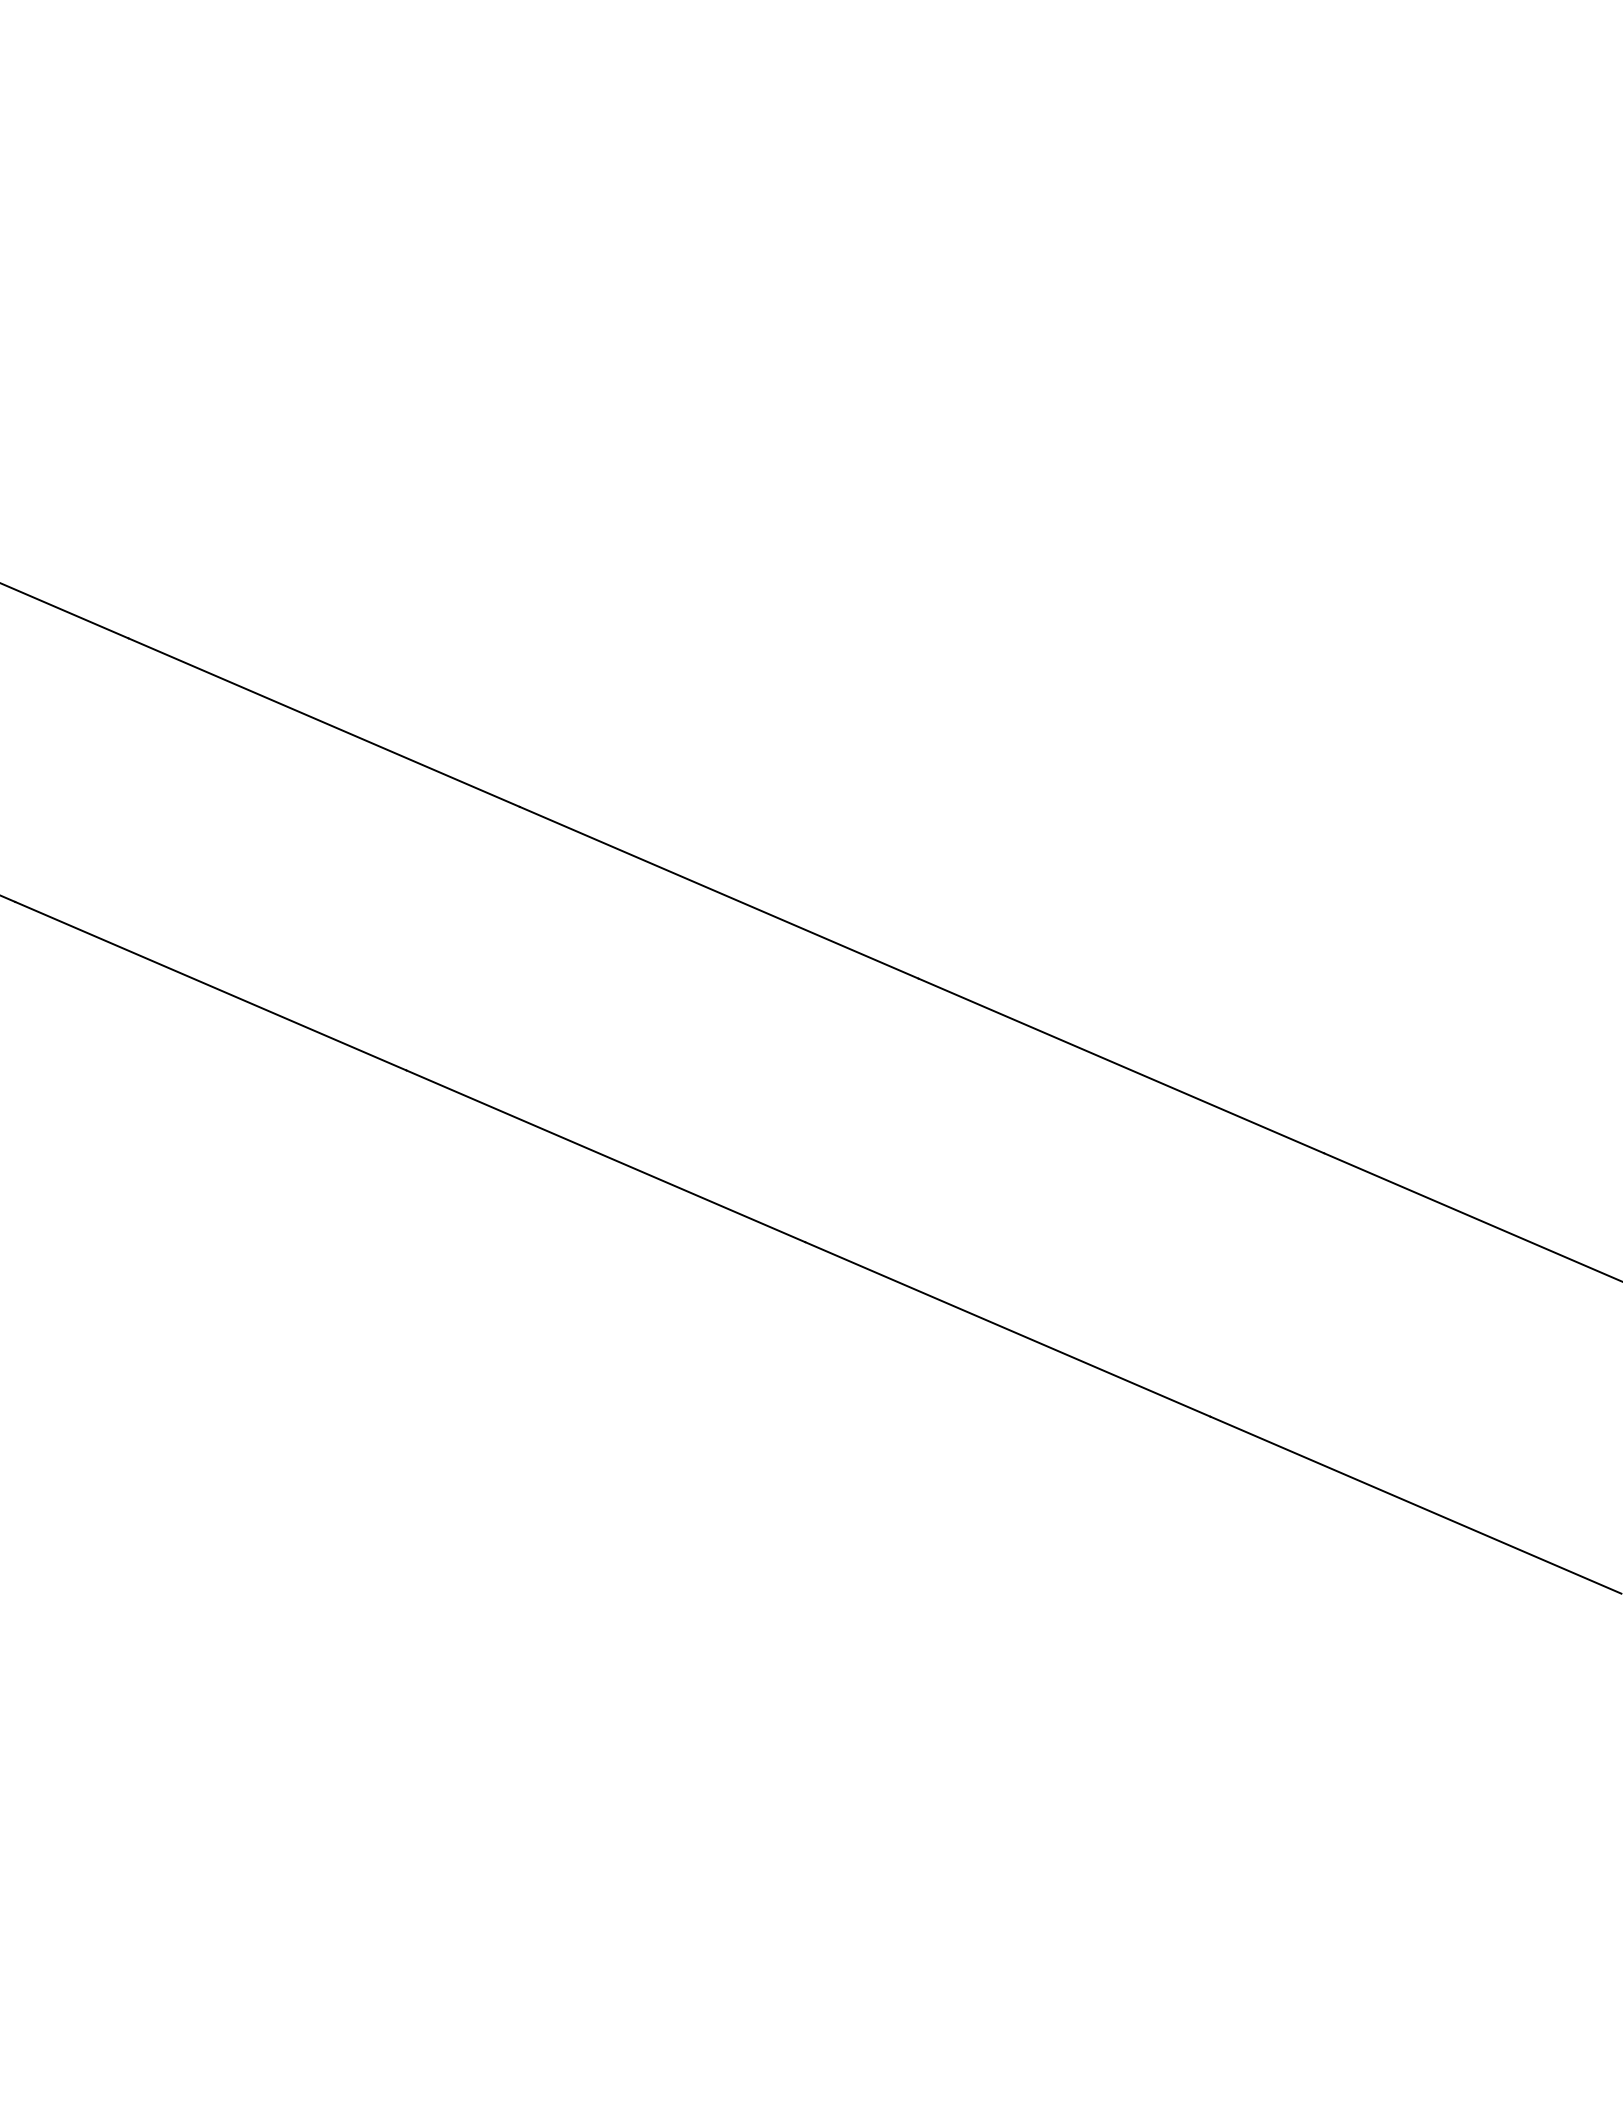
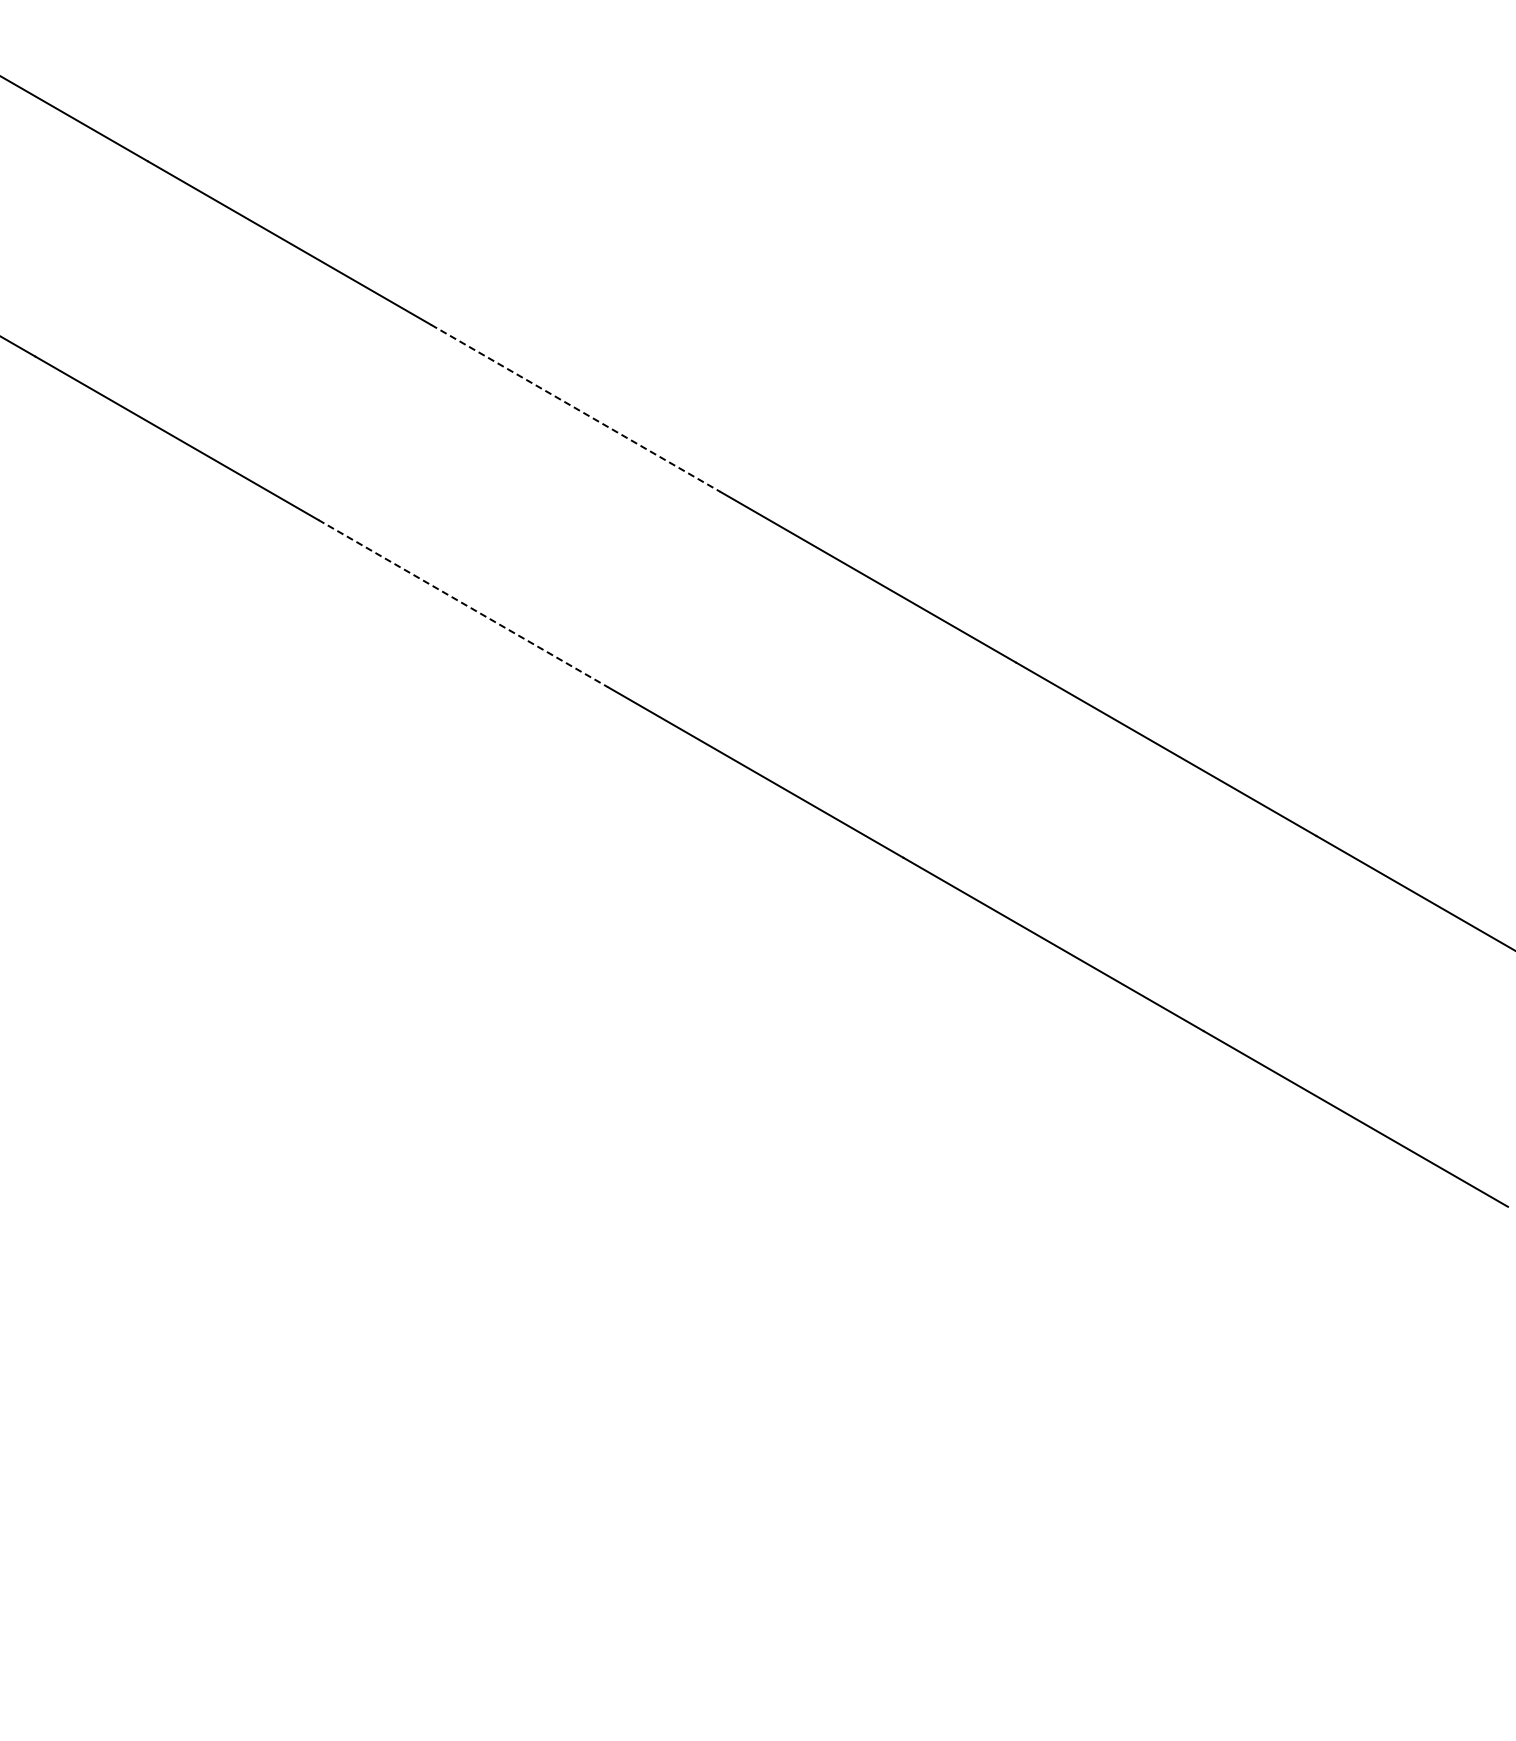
line: (325, 722) -> (576, 408), solid -> dashed
line: (211, 986) -> (463, 603), solid -> dashed

